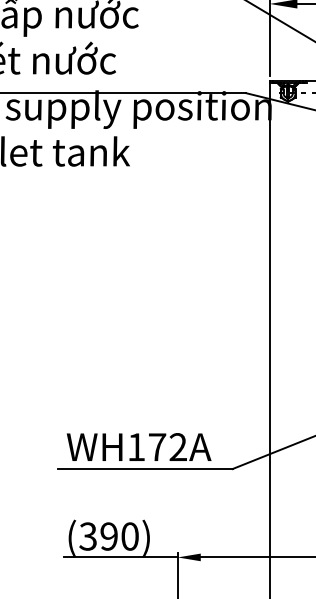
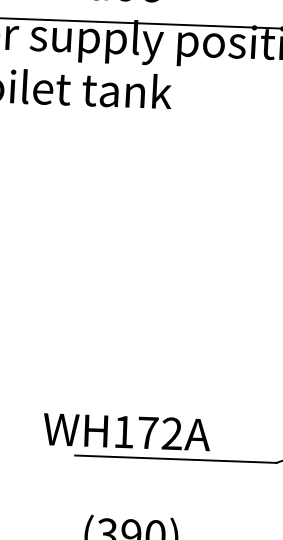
text: (138, 446) -> (126, 431), moved

